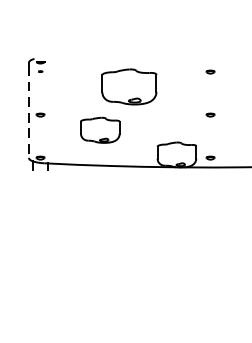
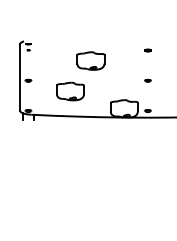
part: (128, 86) -> (90, 60), size x0.71
line: (29, 113) -> (20, 79), dashed -> solid

